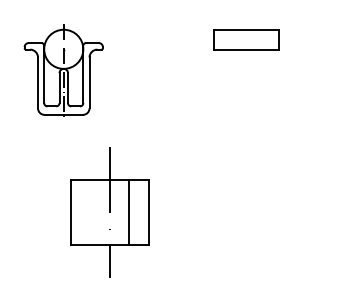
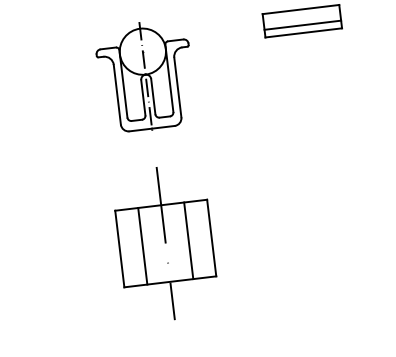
line: (246, 43) -> (302, 25), added
part: (63, 70) -> (145, 76), moved
line: (90, 212) -> (143, 246), added

